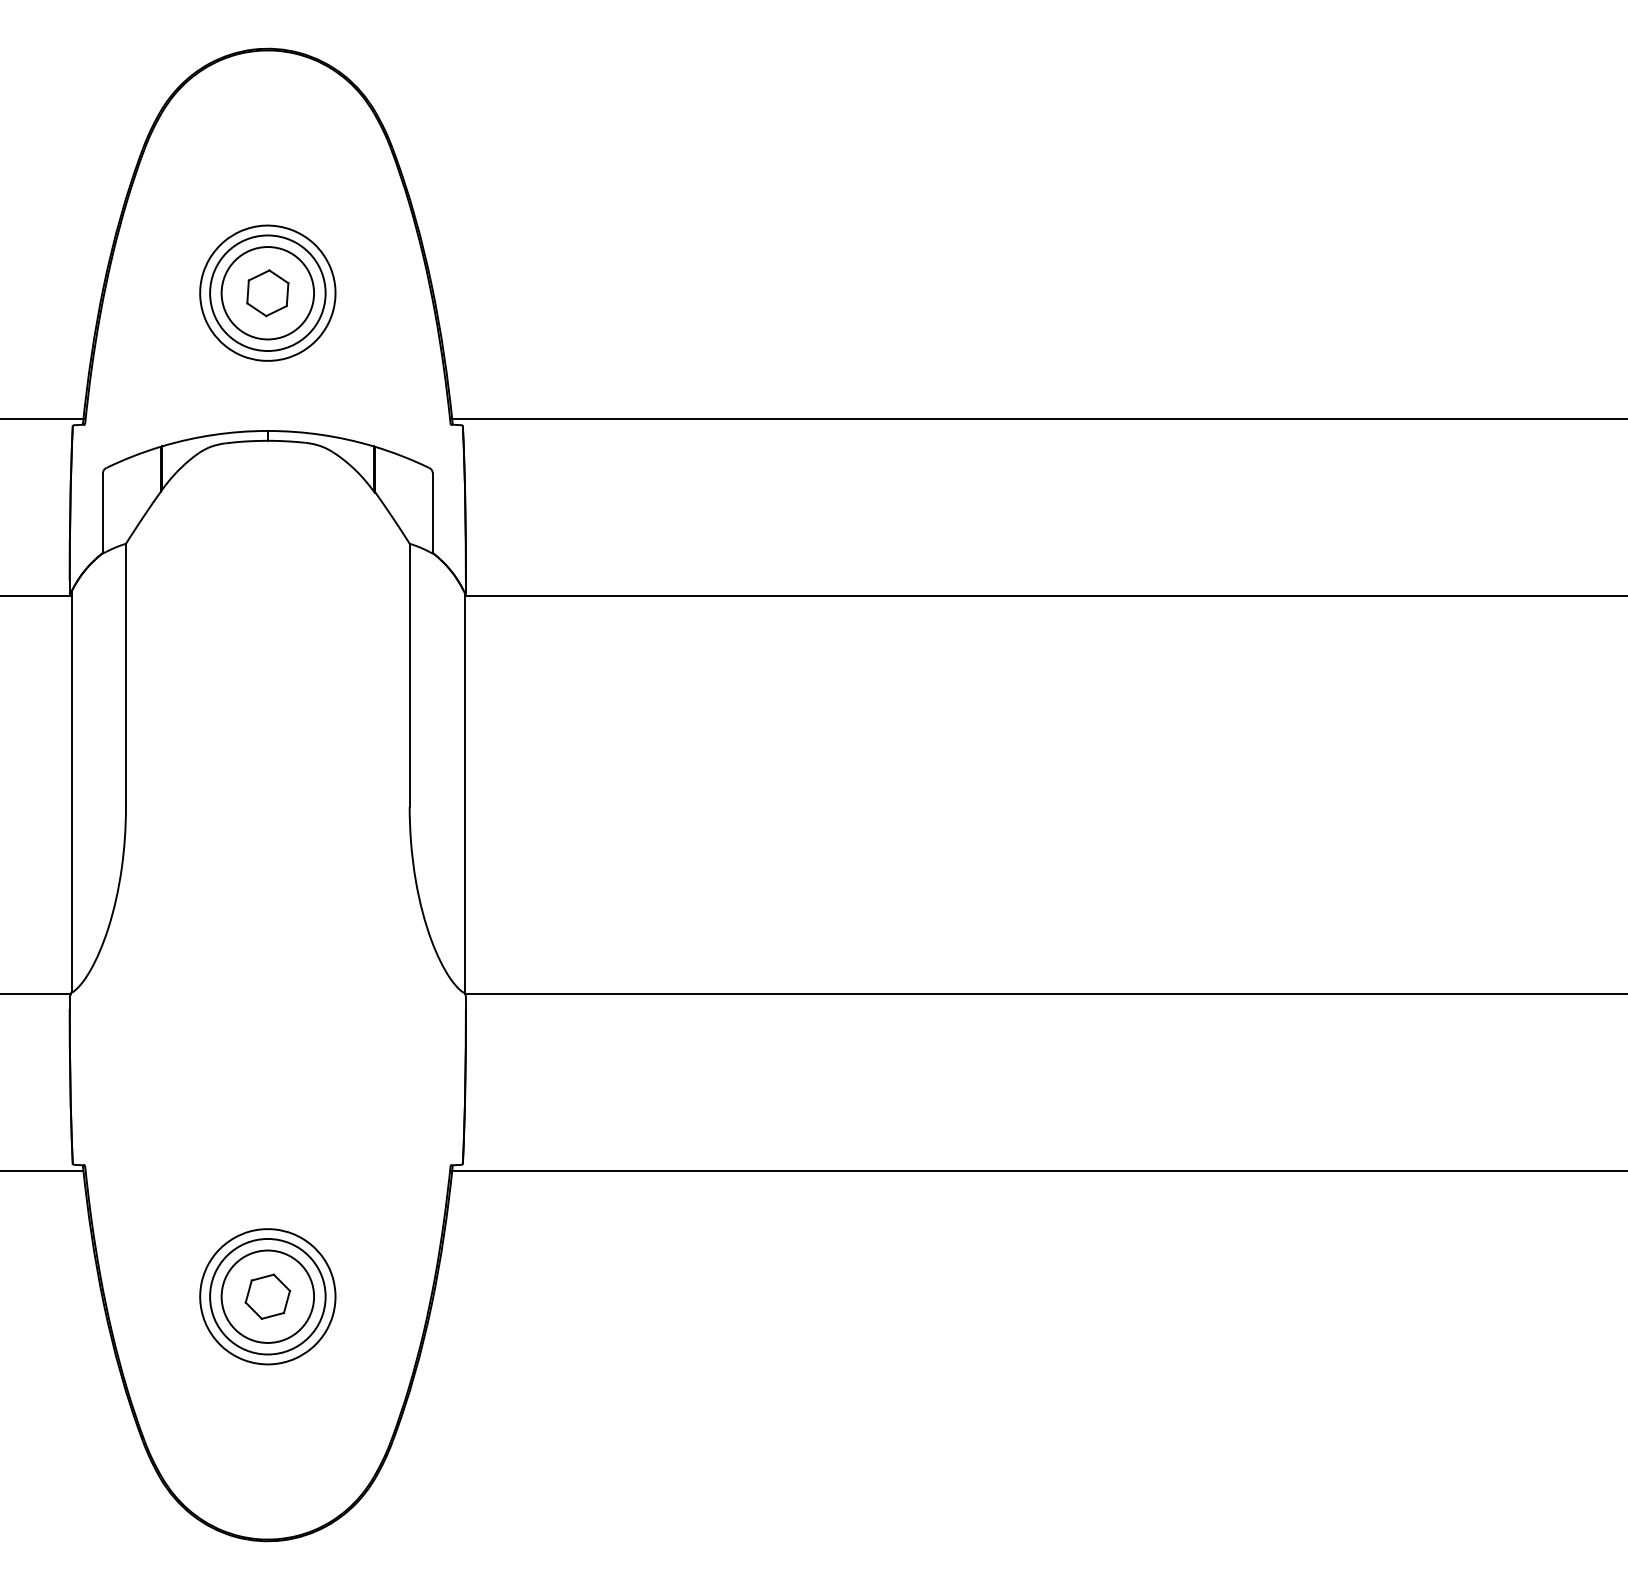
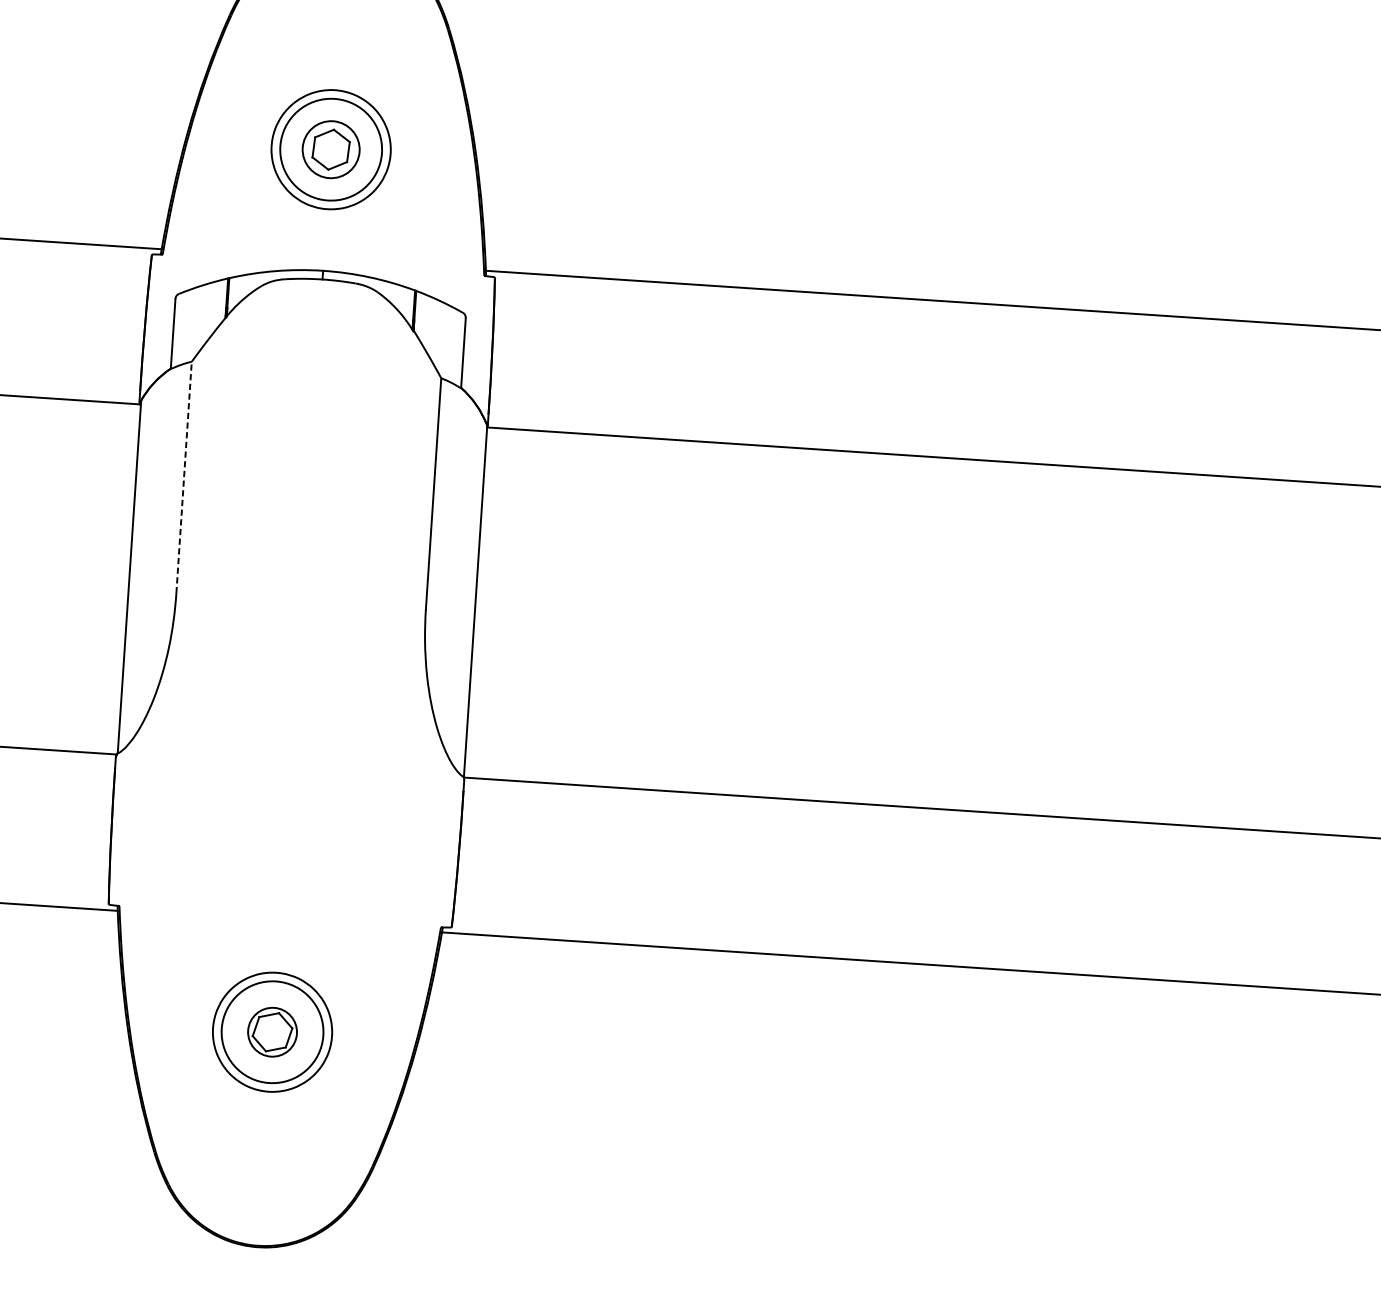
circle: (267, 293) -> (330, 149), size x0.7
line: (125, 675) -> (183, 477), solid -> dashed
circle: (267, 1296) -> (272, 1032), size x0.6

